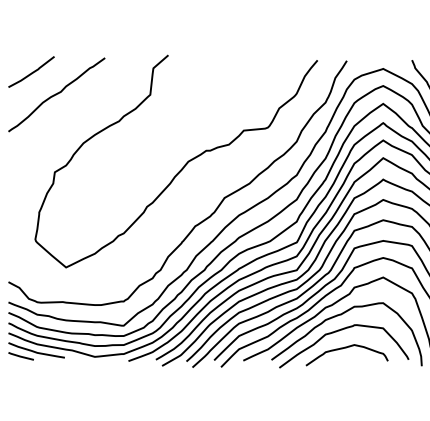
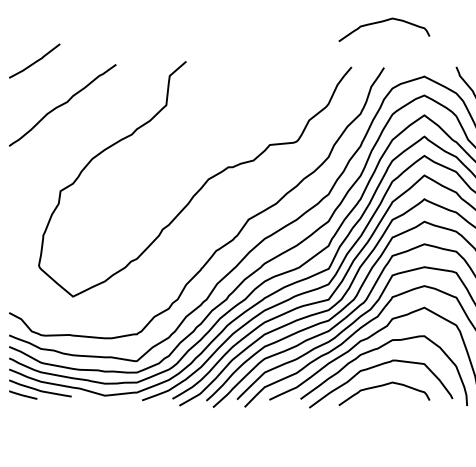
curve: (346, 20) -> (383, 22), added
curve: (31, 72) -> (34, 61), moved

